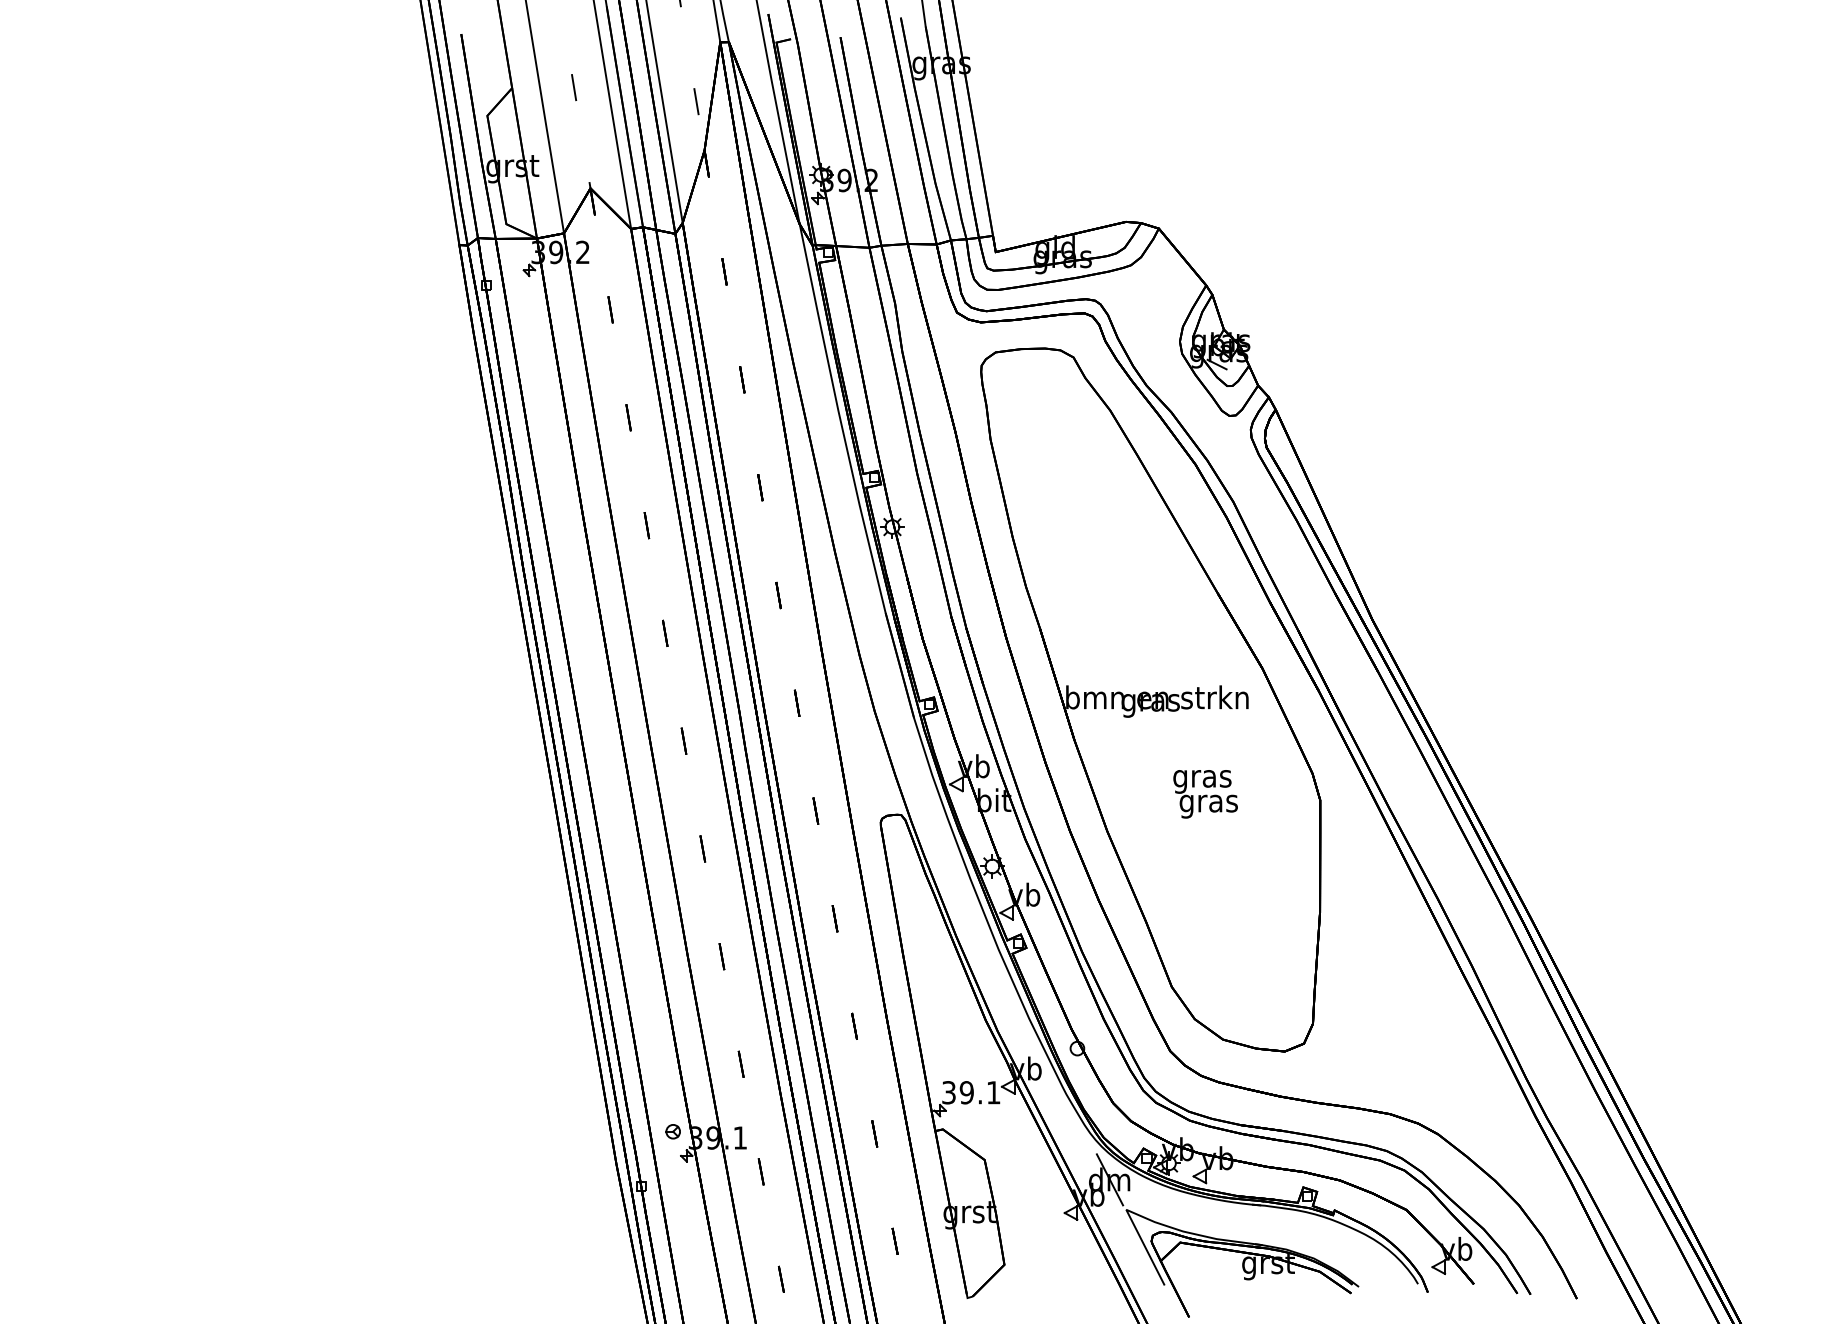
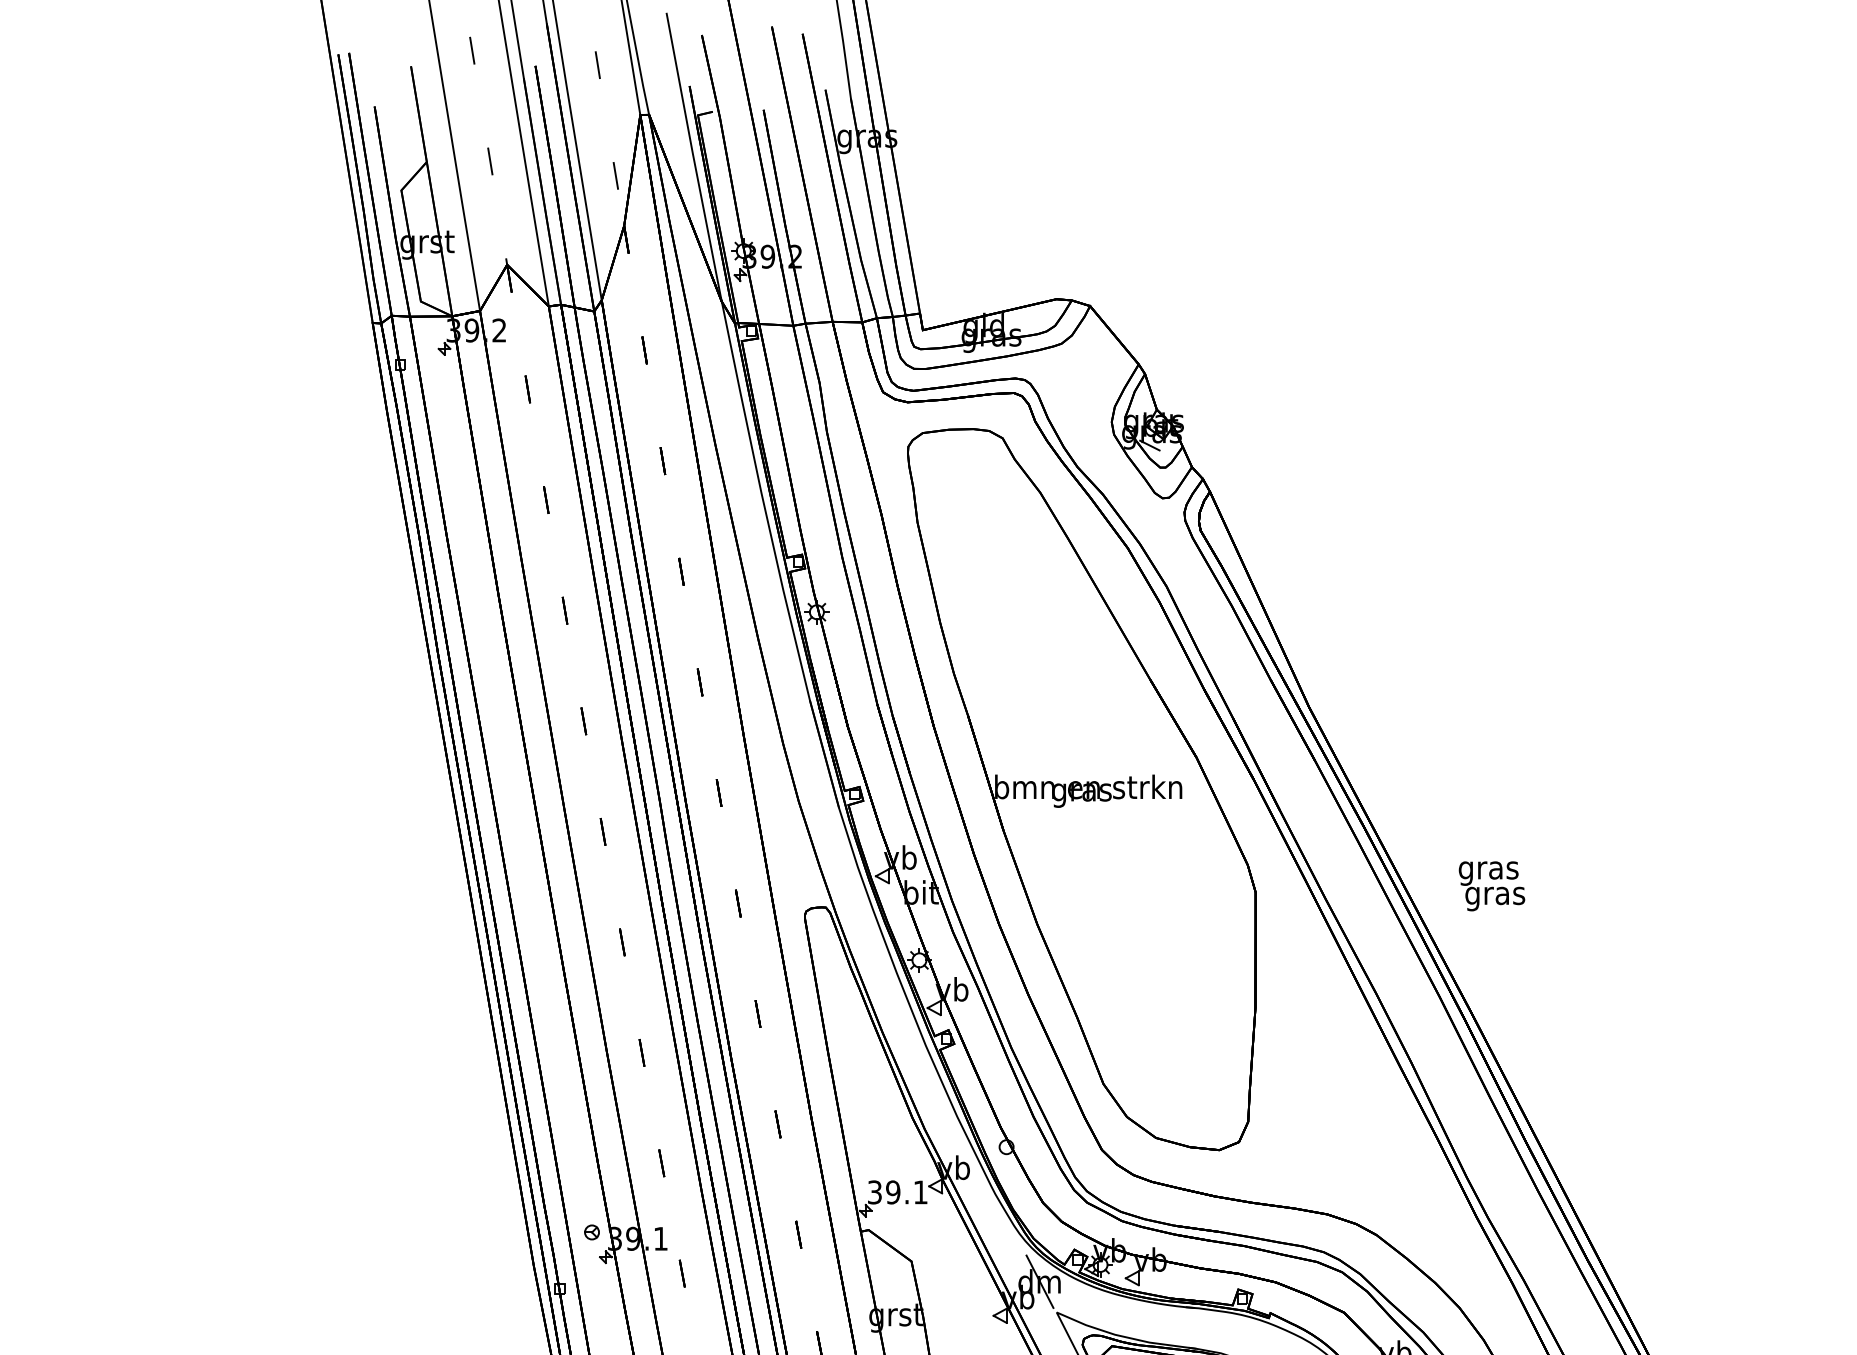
text: (1205, 794) -> (1491, 886), moved

